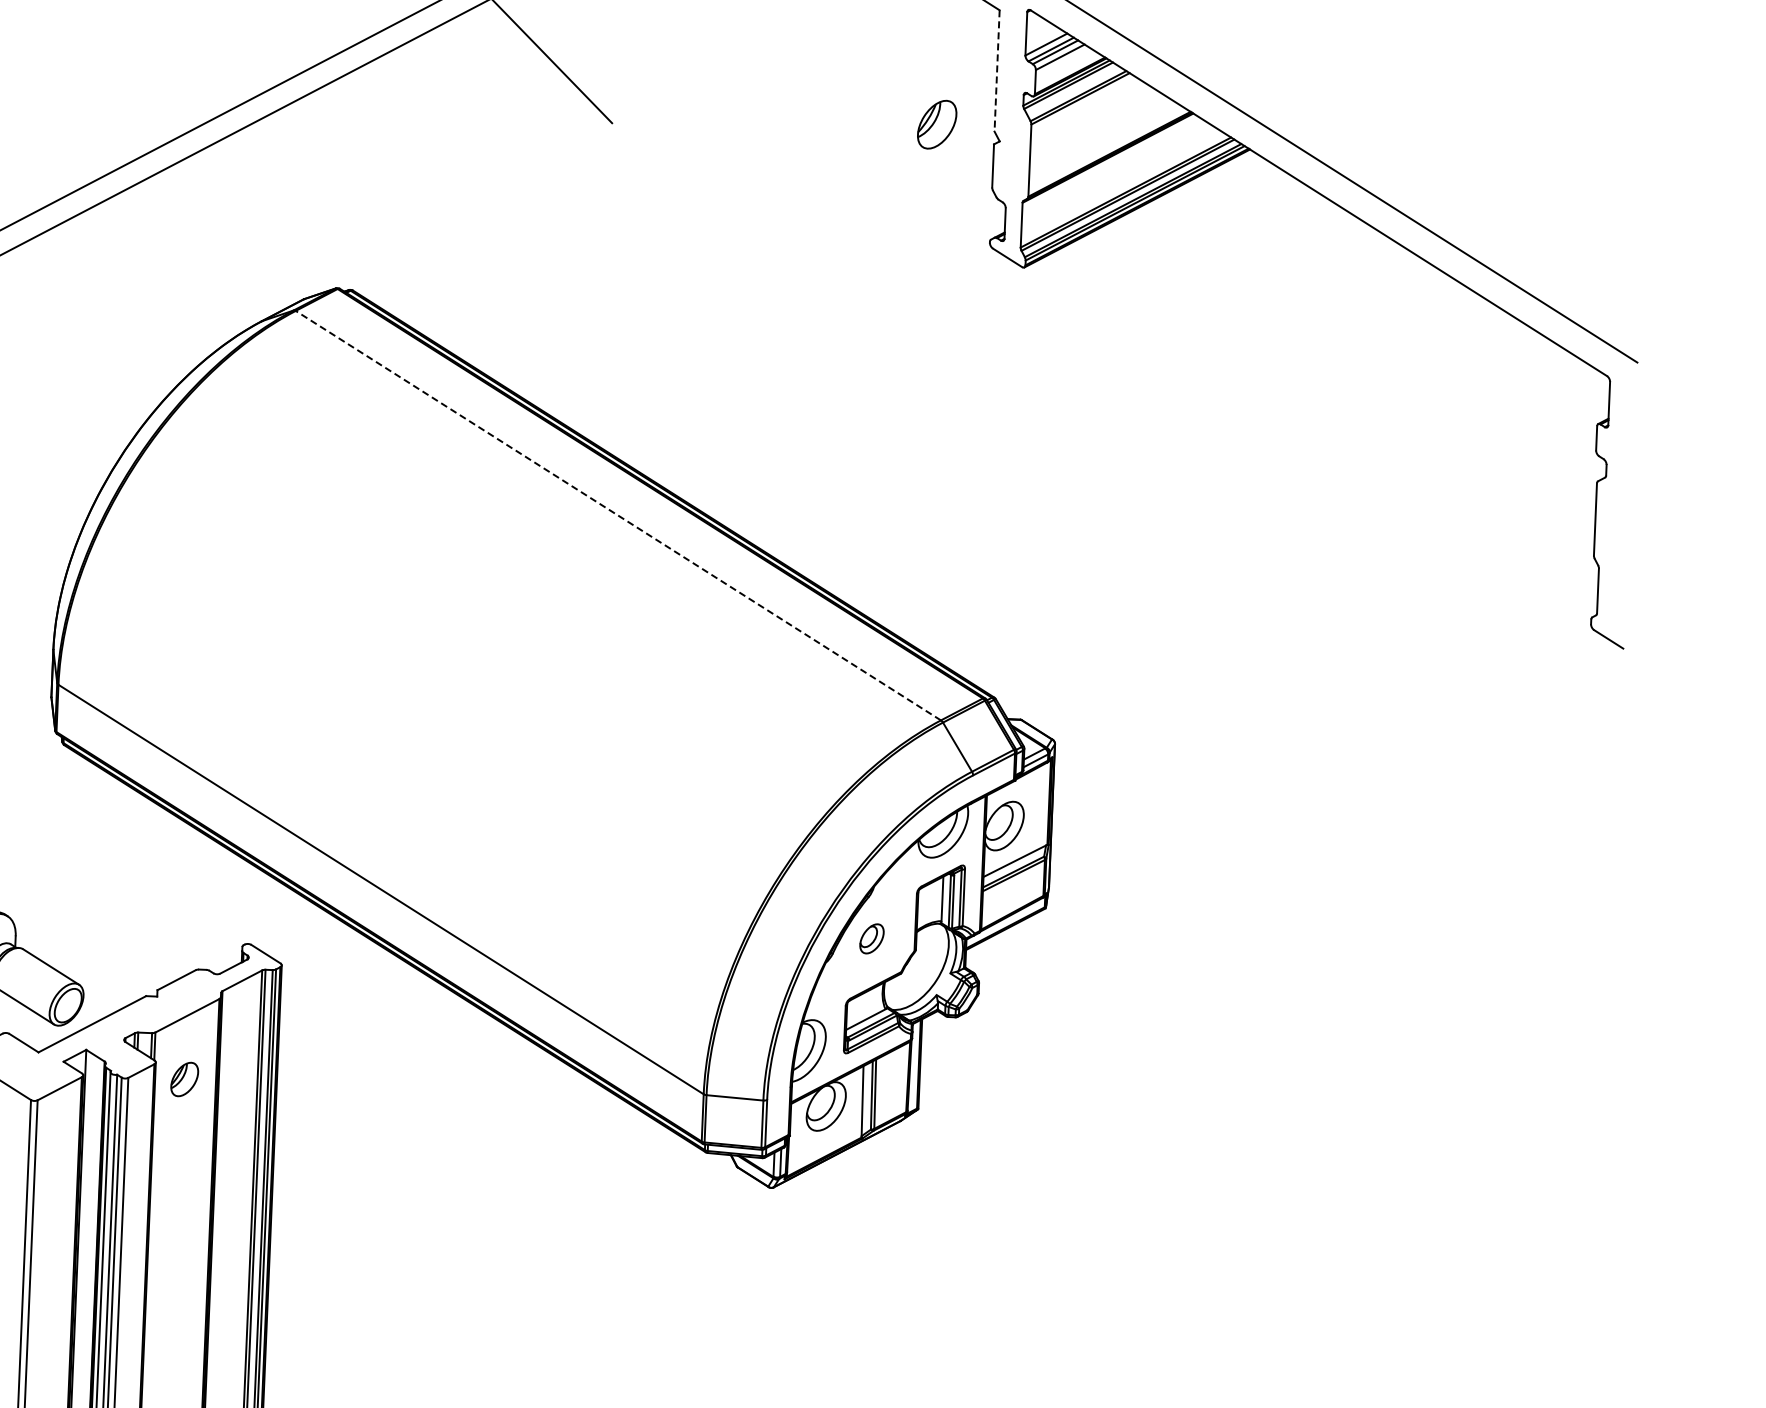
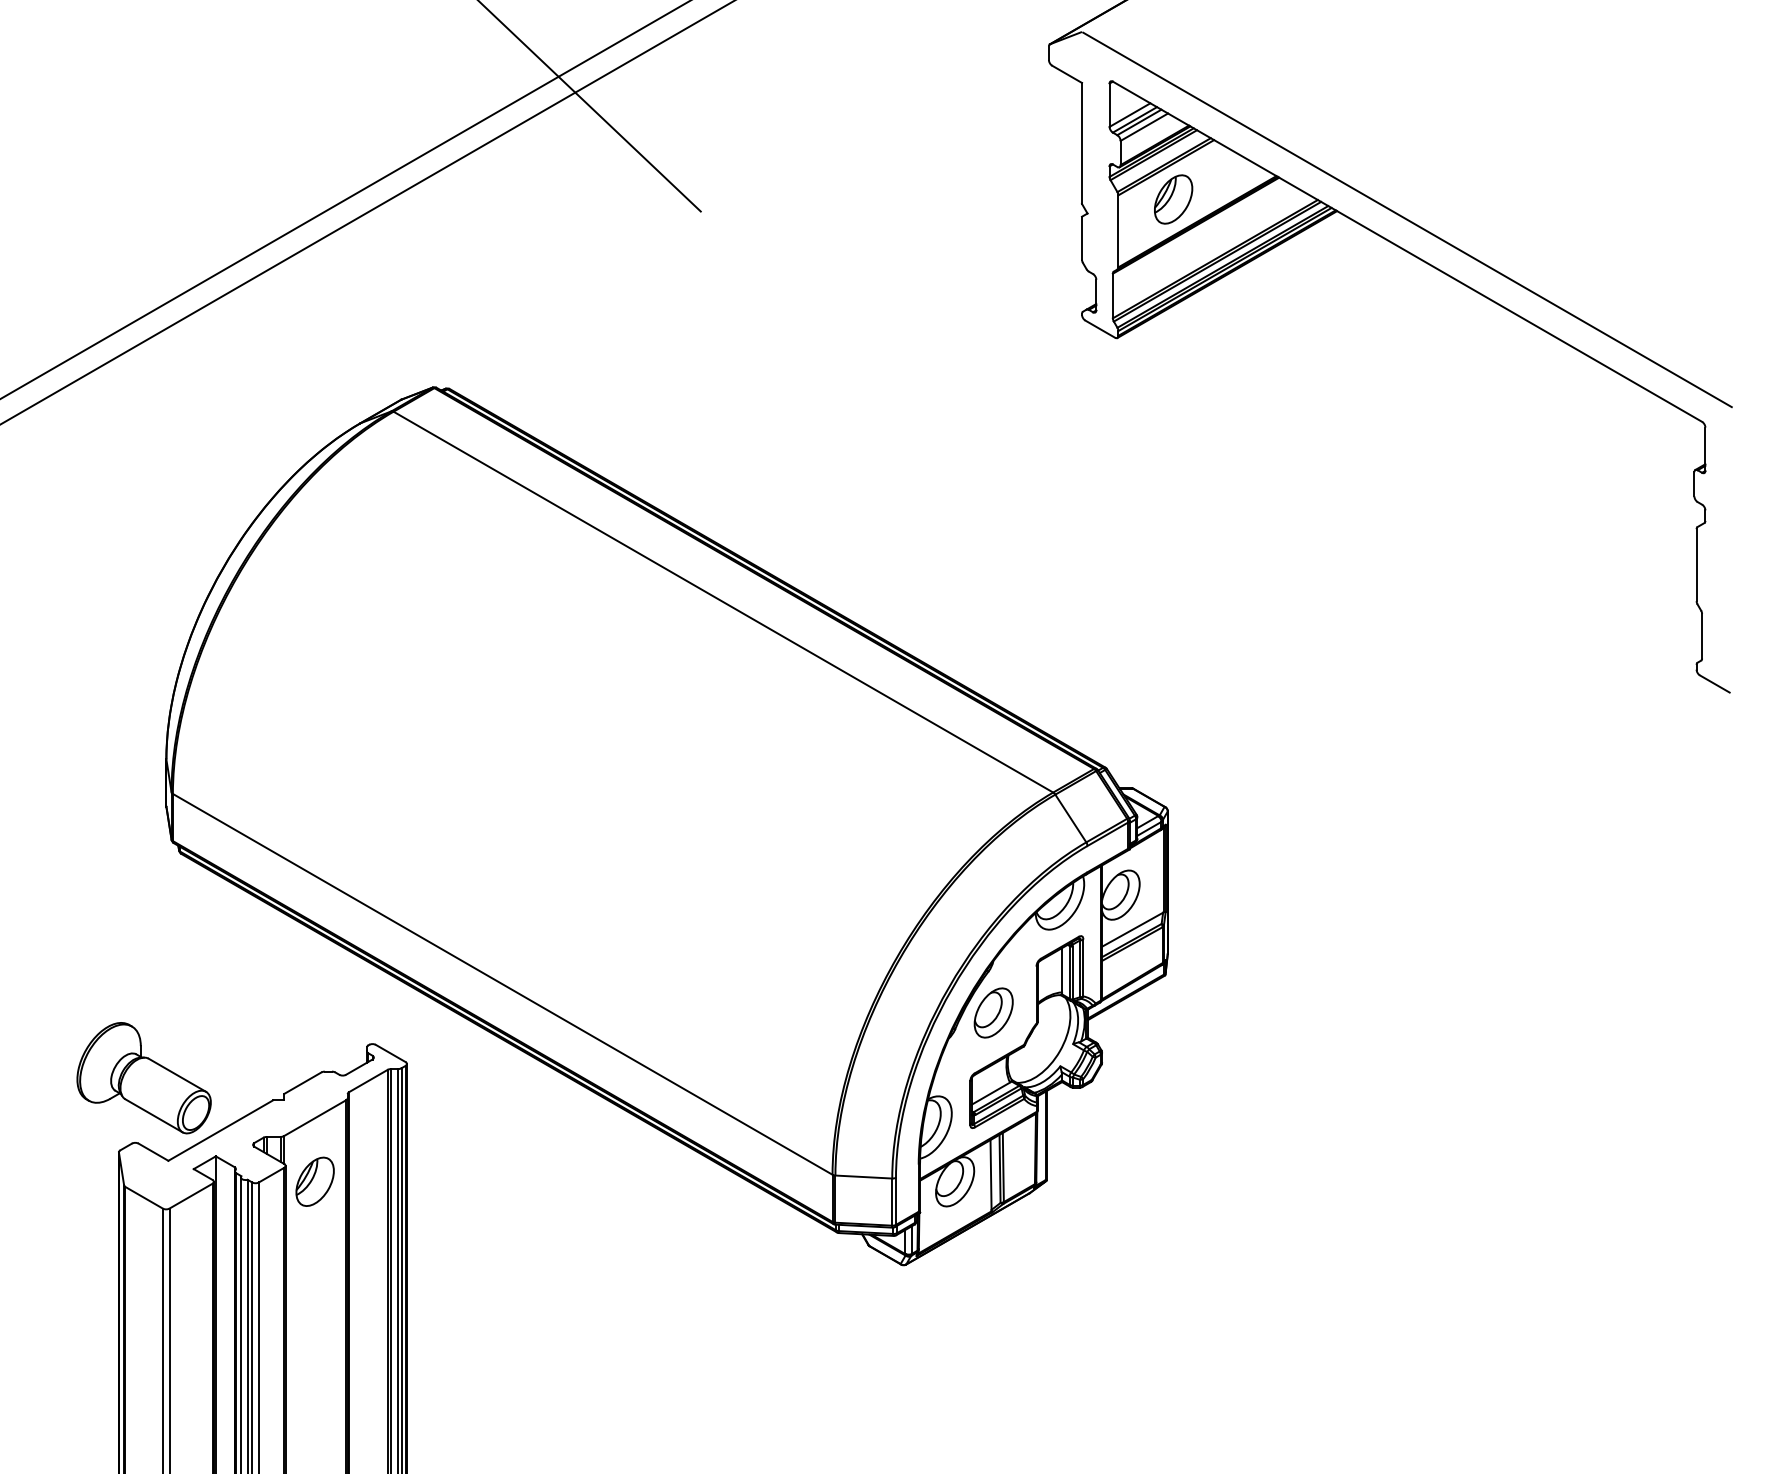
line: (997, 71) -> (1082, 143), dashed -> solid
part: (937, 124) -> (1173, 199), moved
line: (618, 516) -> (723, 602), dashed -> solid
part: (871, 938) -> (993, 1012), size x1.67
part: (184, 1079) -> (314, 1181), size x1.43

